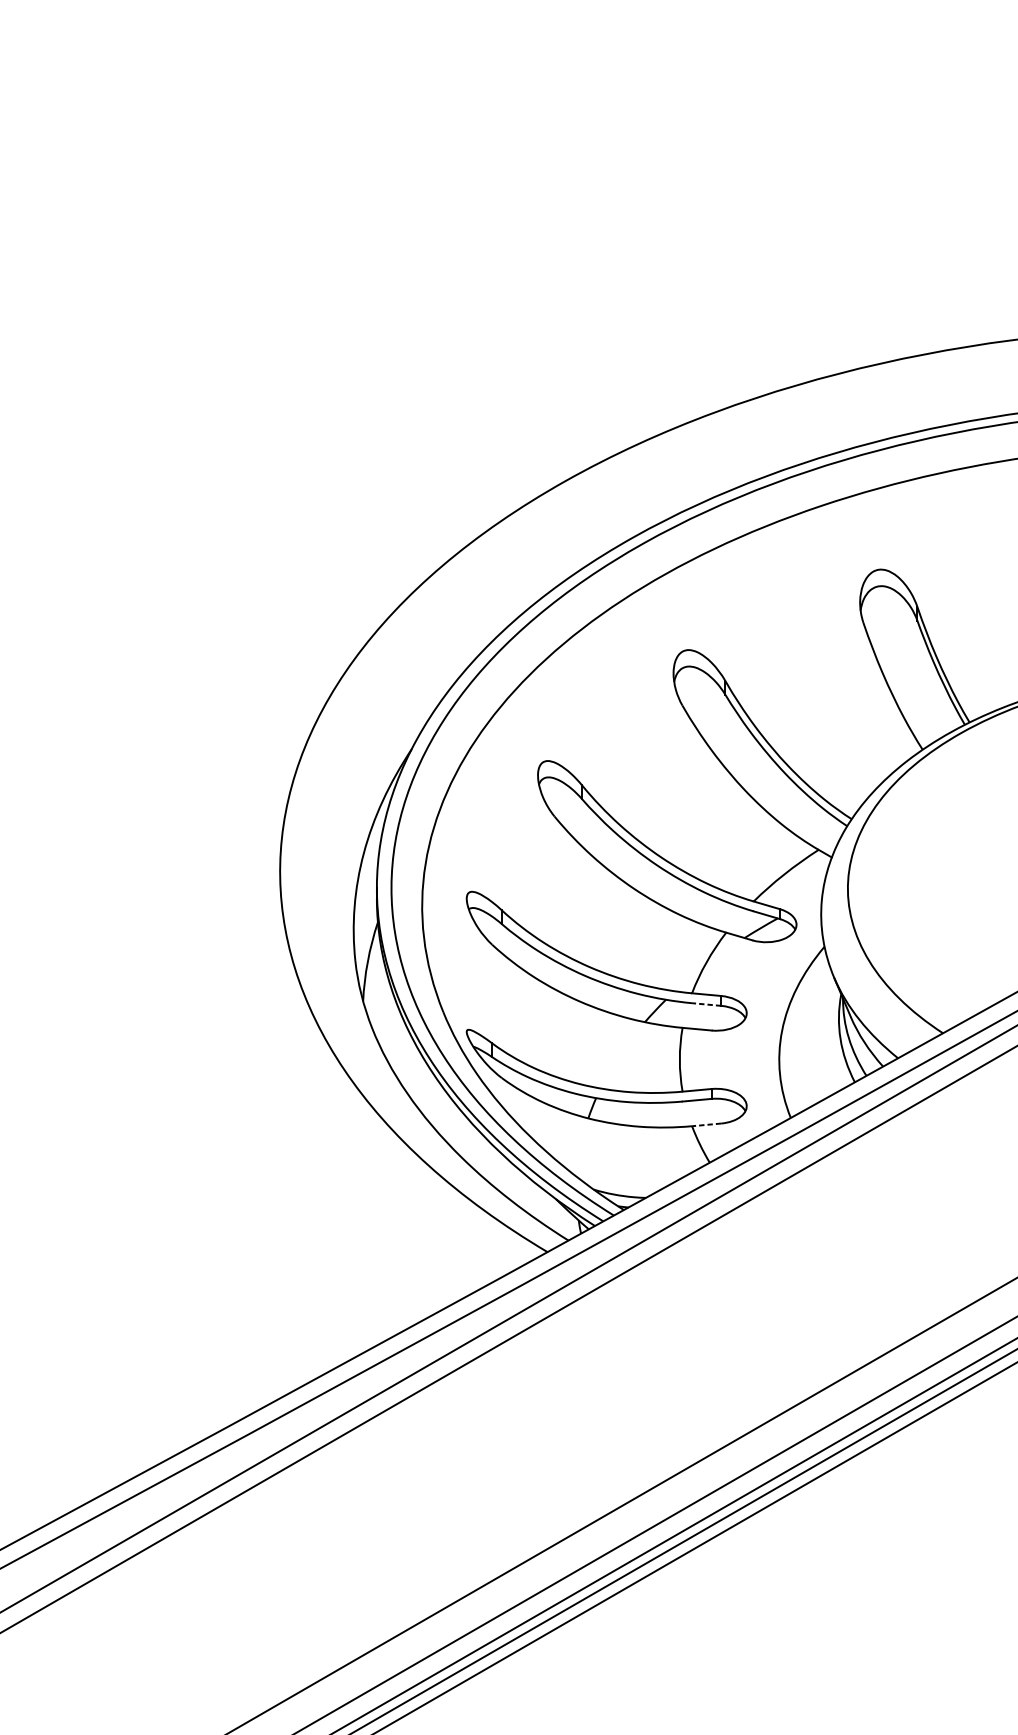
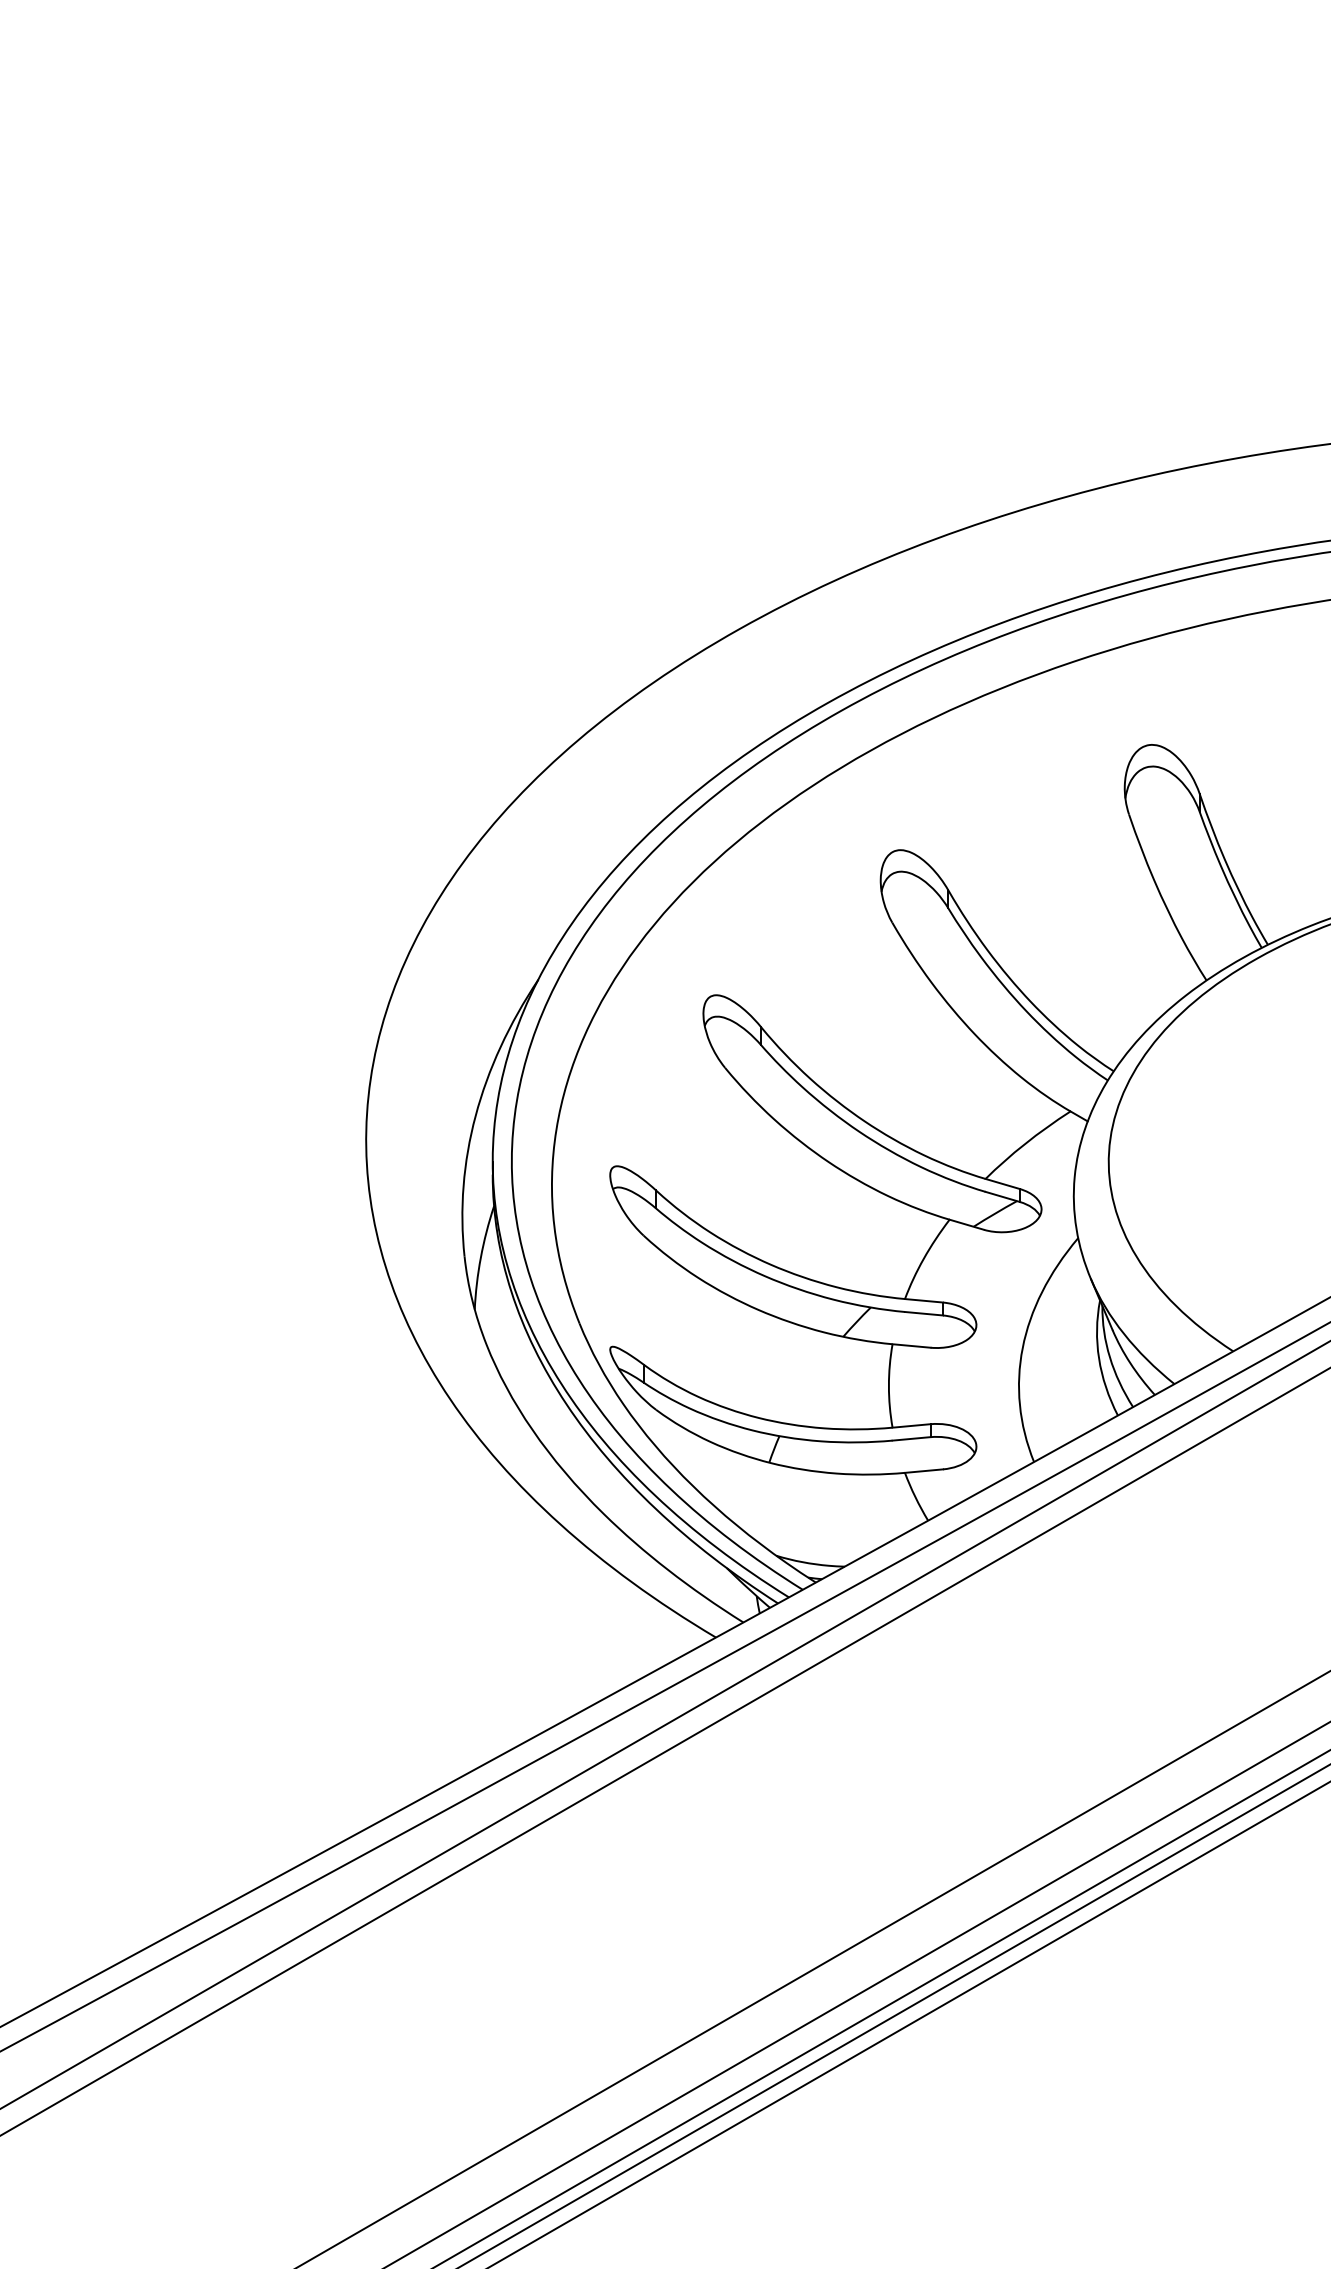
line: (706, 1004) -> (923, 1313), dashed -> solid
line: (706, 1125) -> (923, 1471), dashed -> solid

